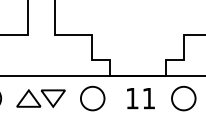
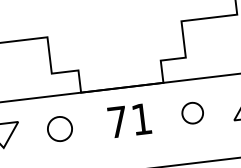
part: (92, 98) -> (59, 129), size x0.7
text: (132, 98) -> (117, 122), 11 -> 71
part: (183, 98) -> (192, 113), size x0.6

